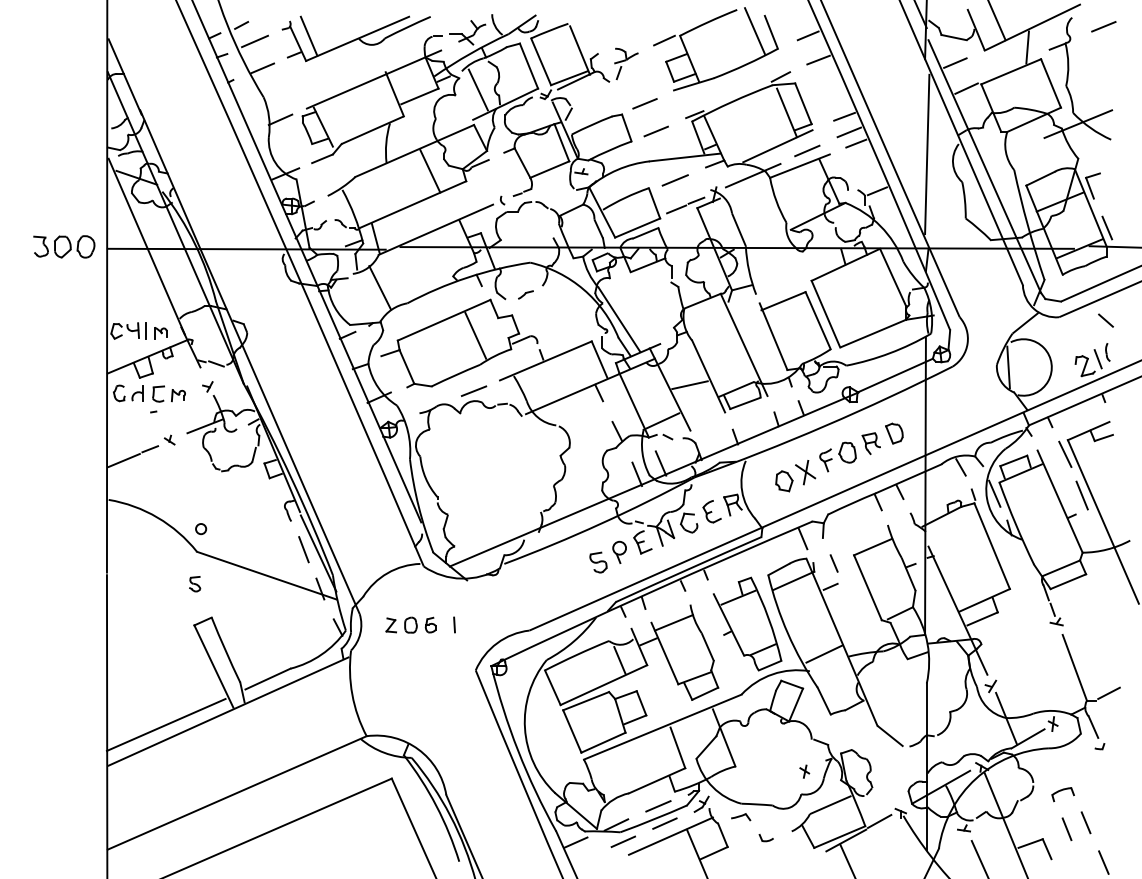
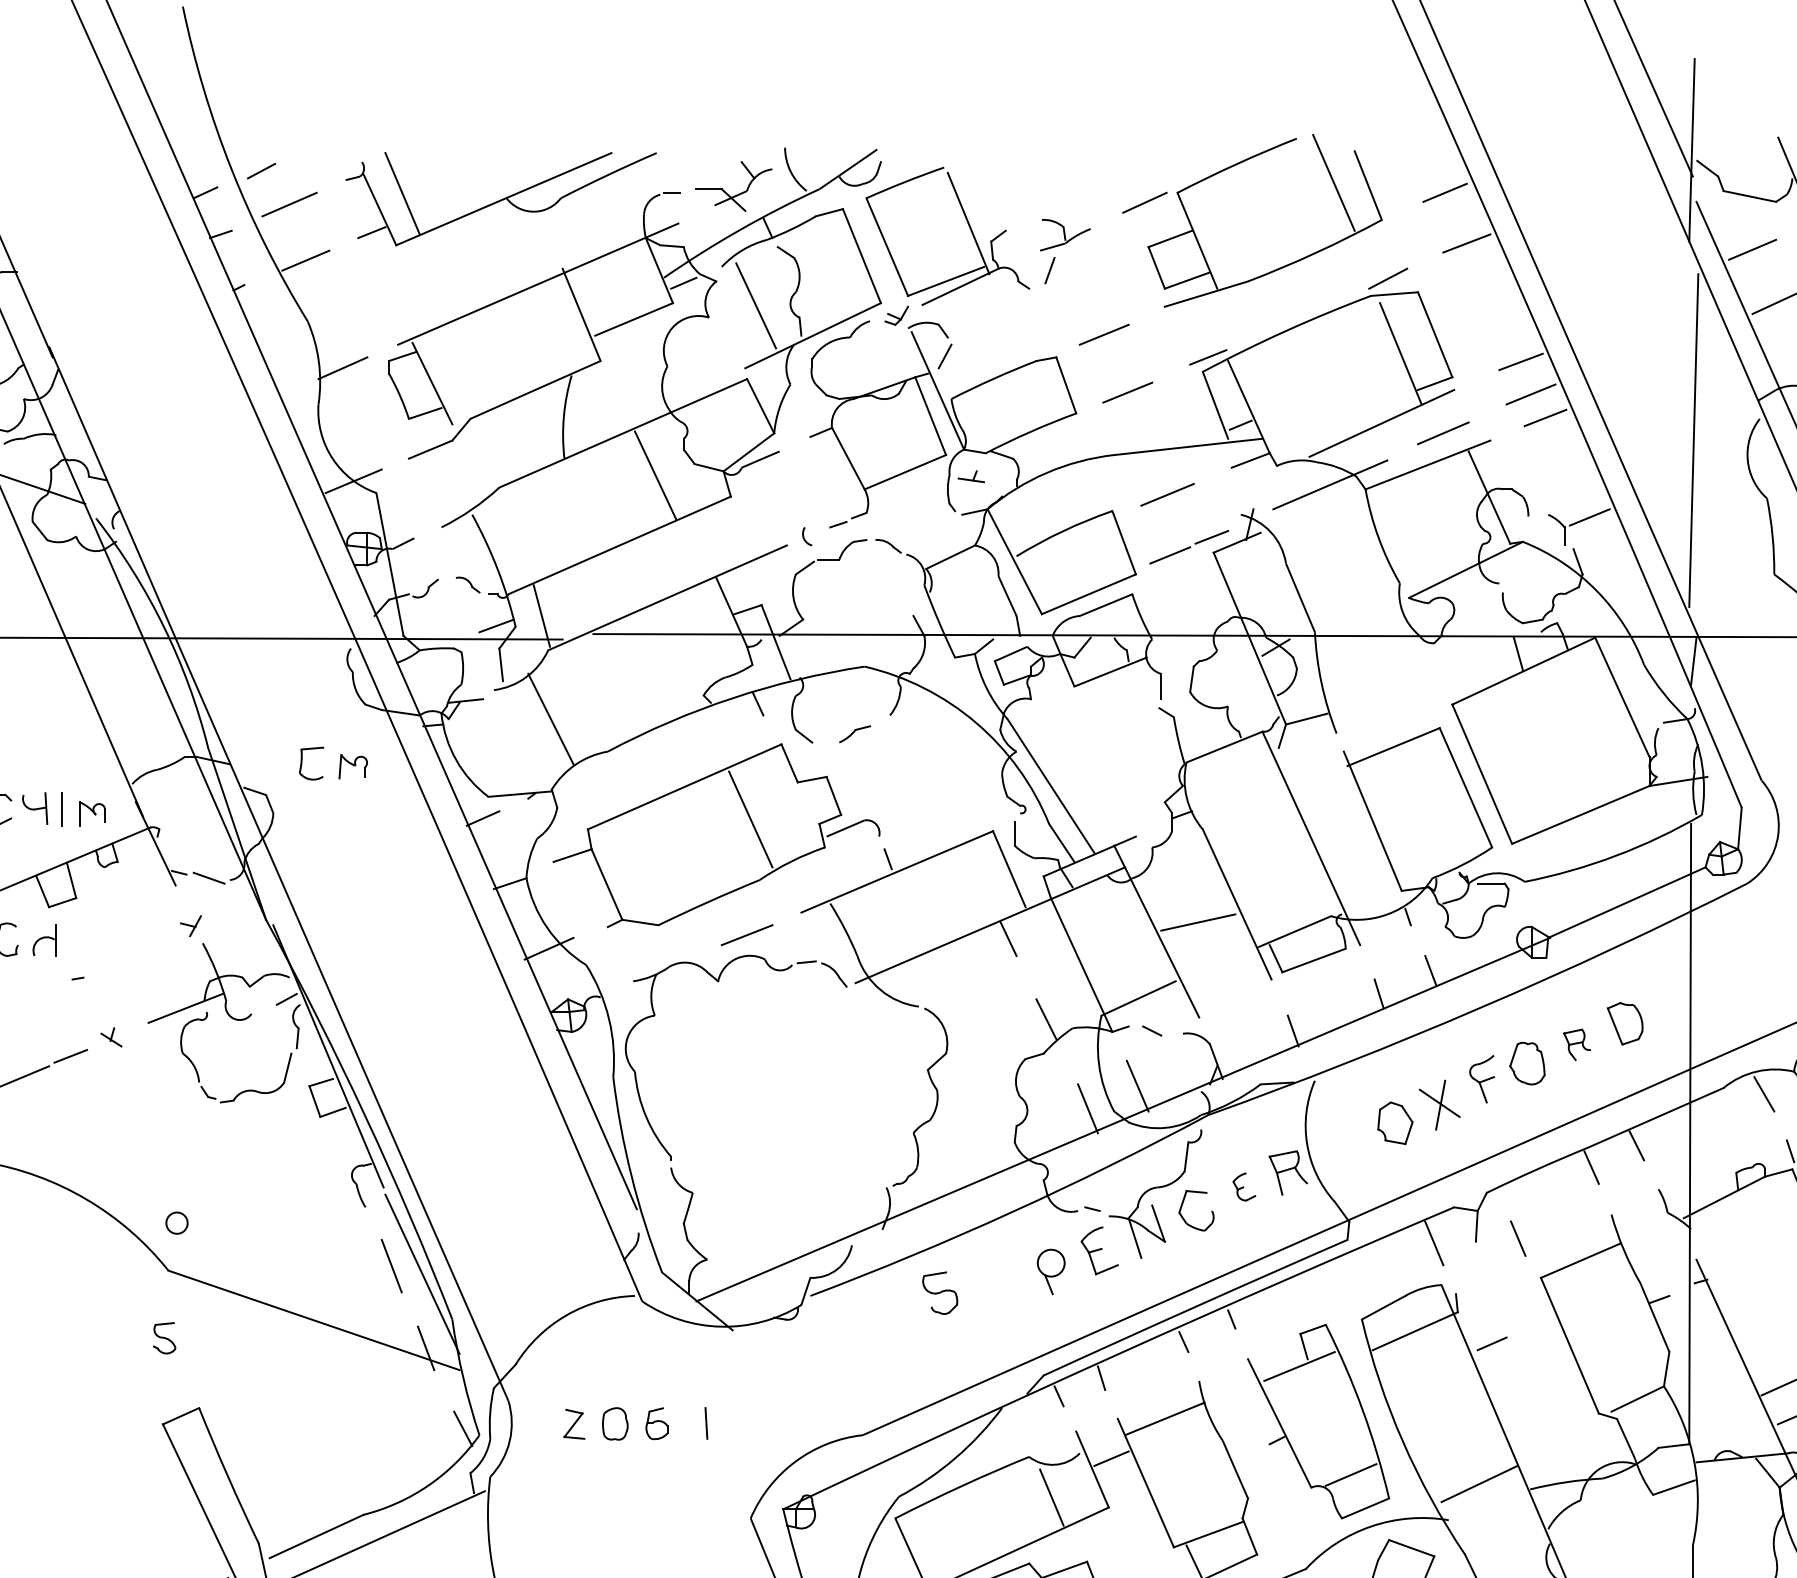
part: (168, 393) -> (332, 762), moved
part: (870, 443) -> (1575, 1044), size x0.7
part: (711, 511) -> (1243, 1186), size x0.6
part: (598, 562) -> (940, 1292), moved
line: (833, 563) -> (1516, 1238), moved

